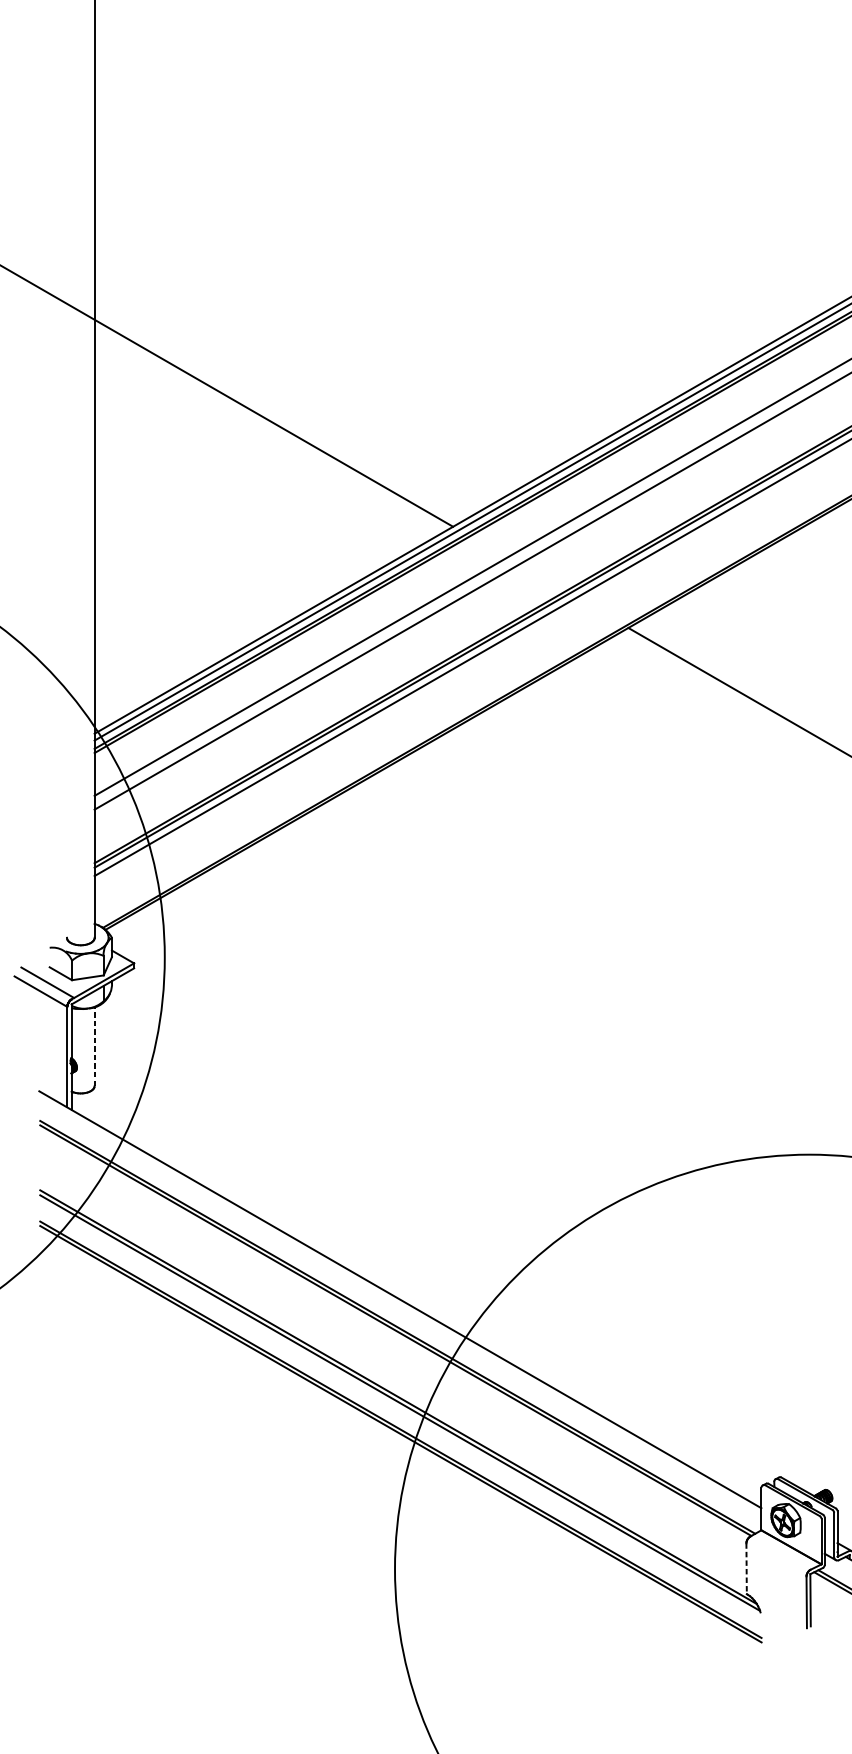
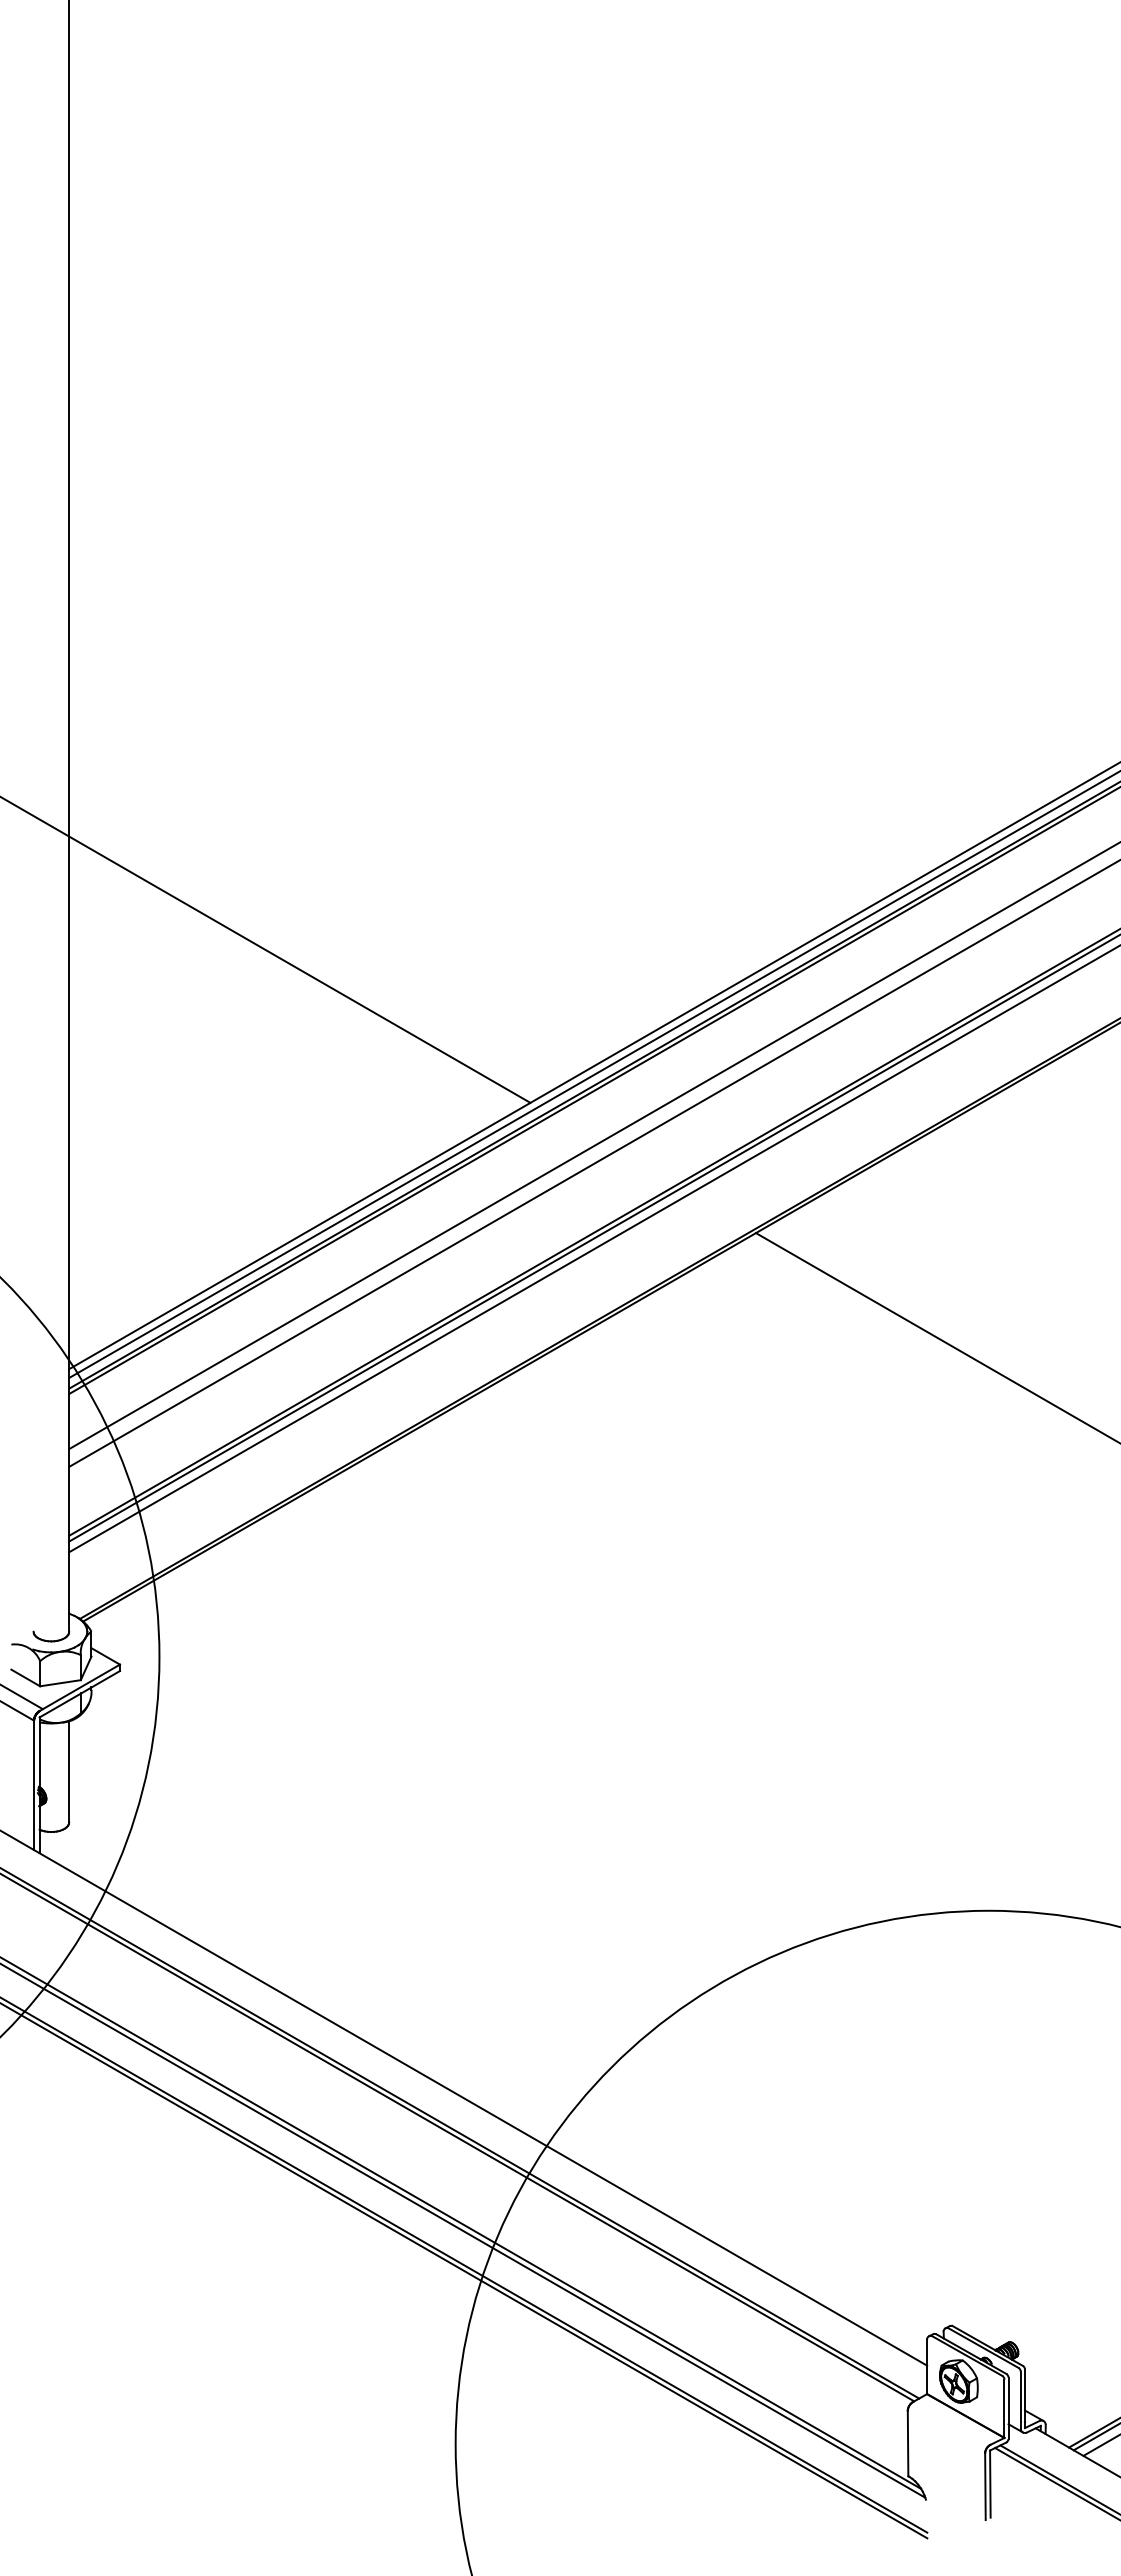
line: (94, 1046) -> (69, 1771), dashed -> solid
line: (746, 1568) -> (908, 2443), dashed -> solid

